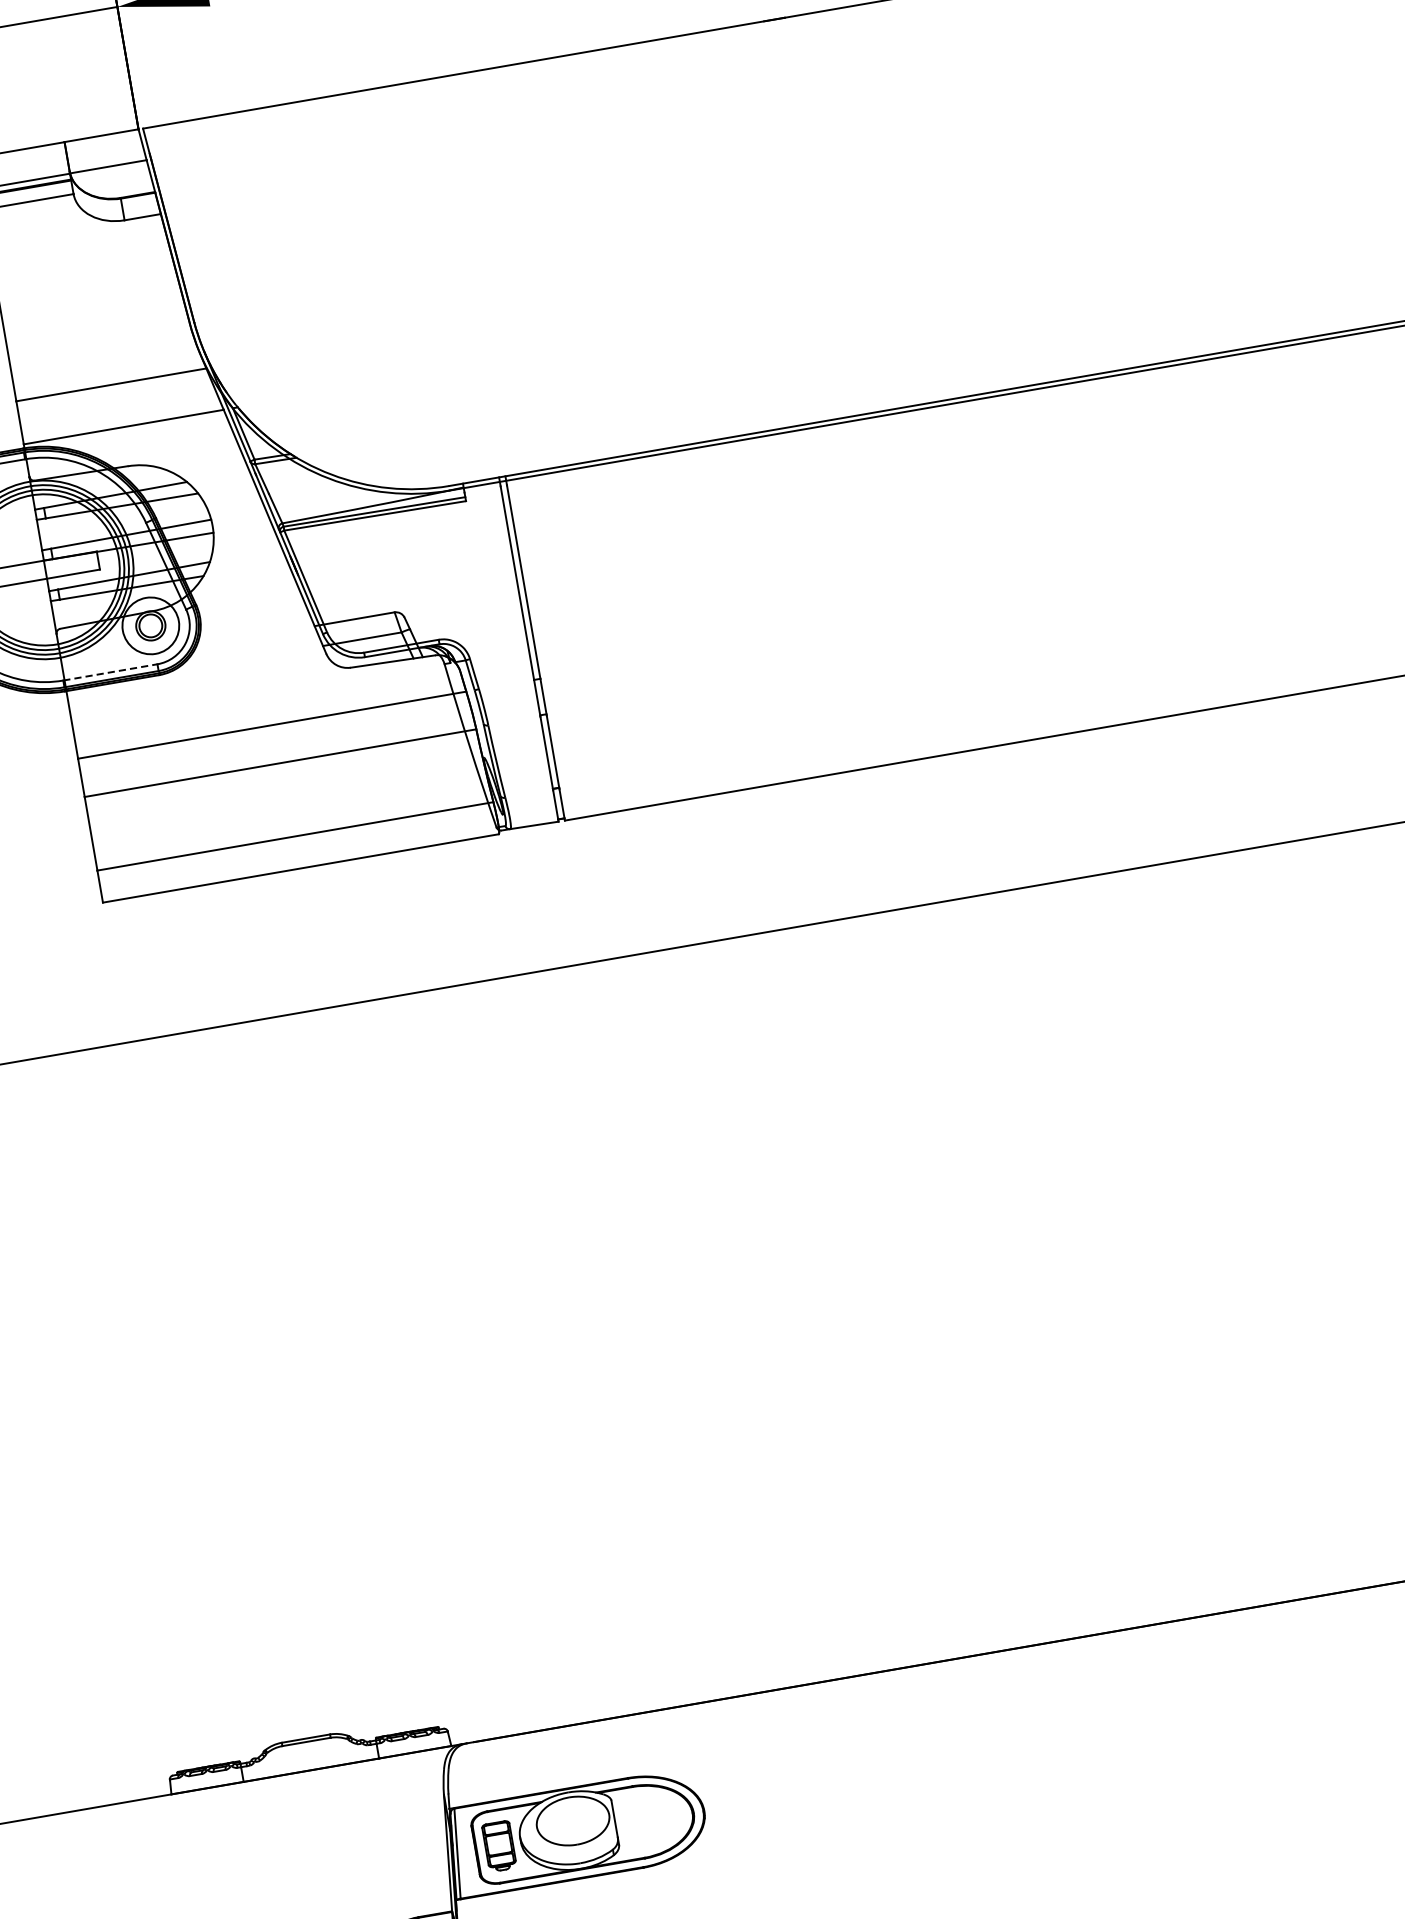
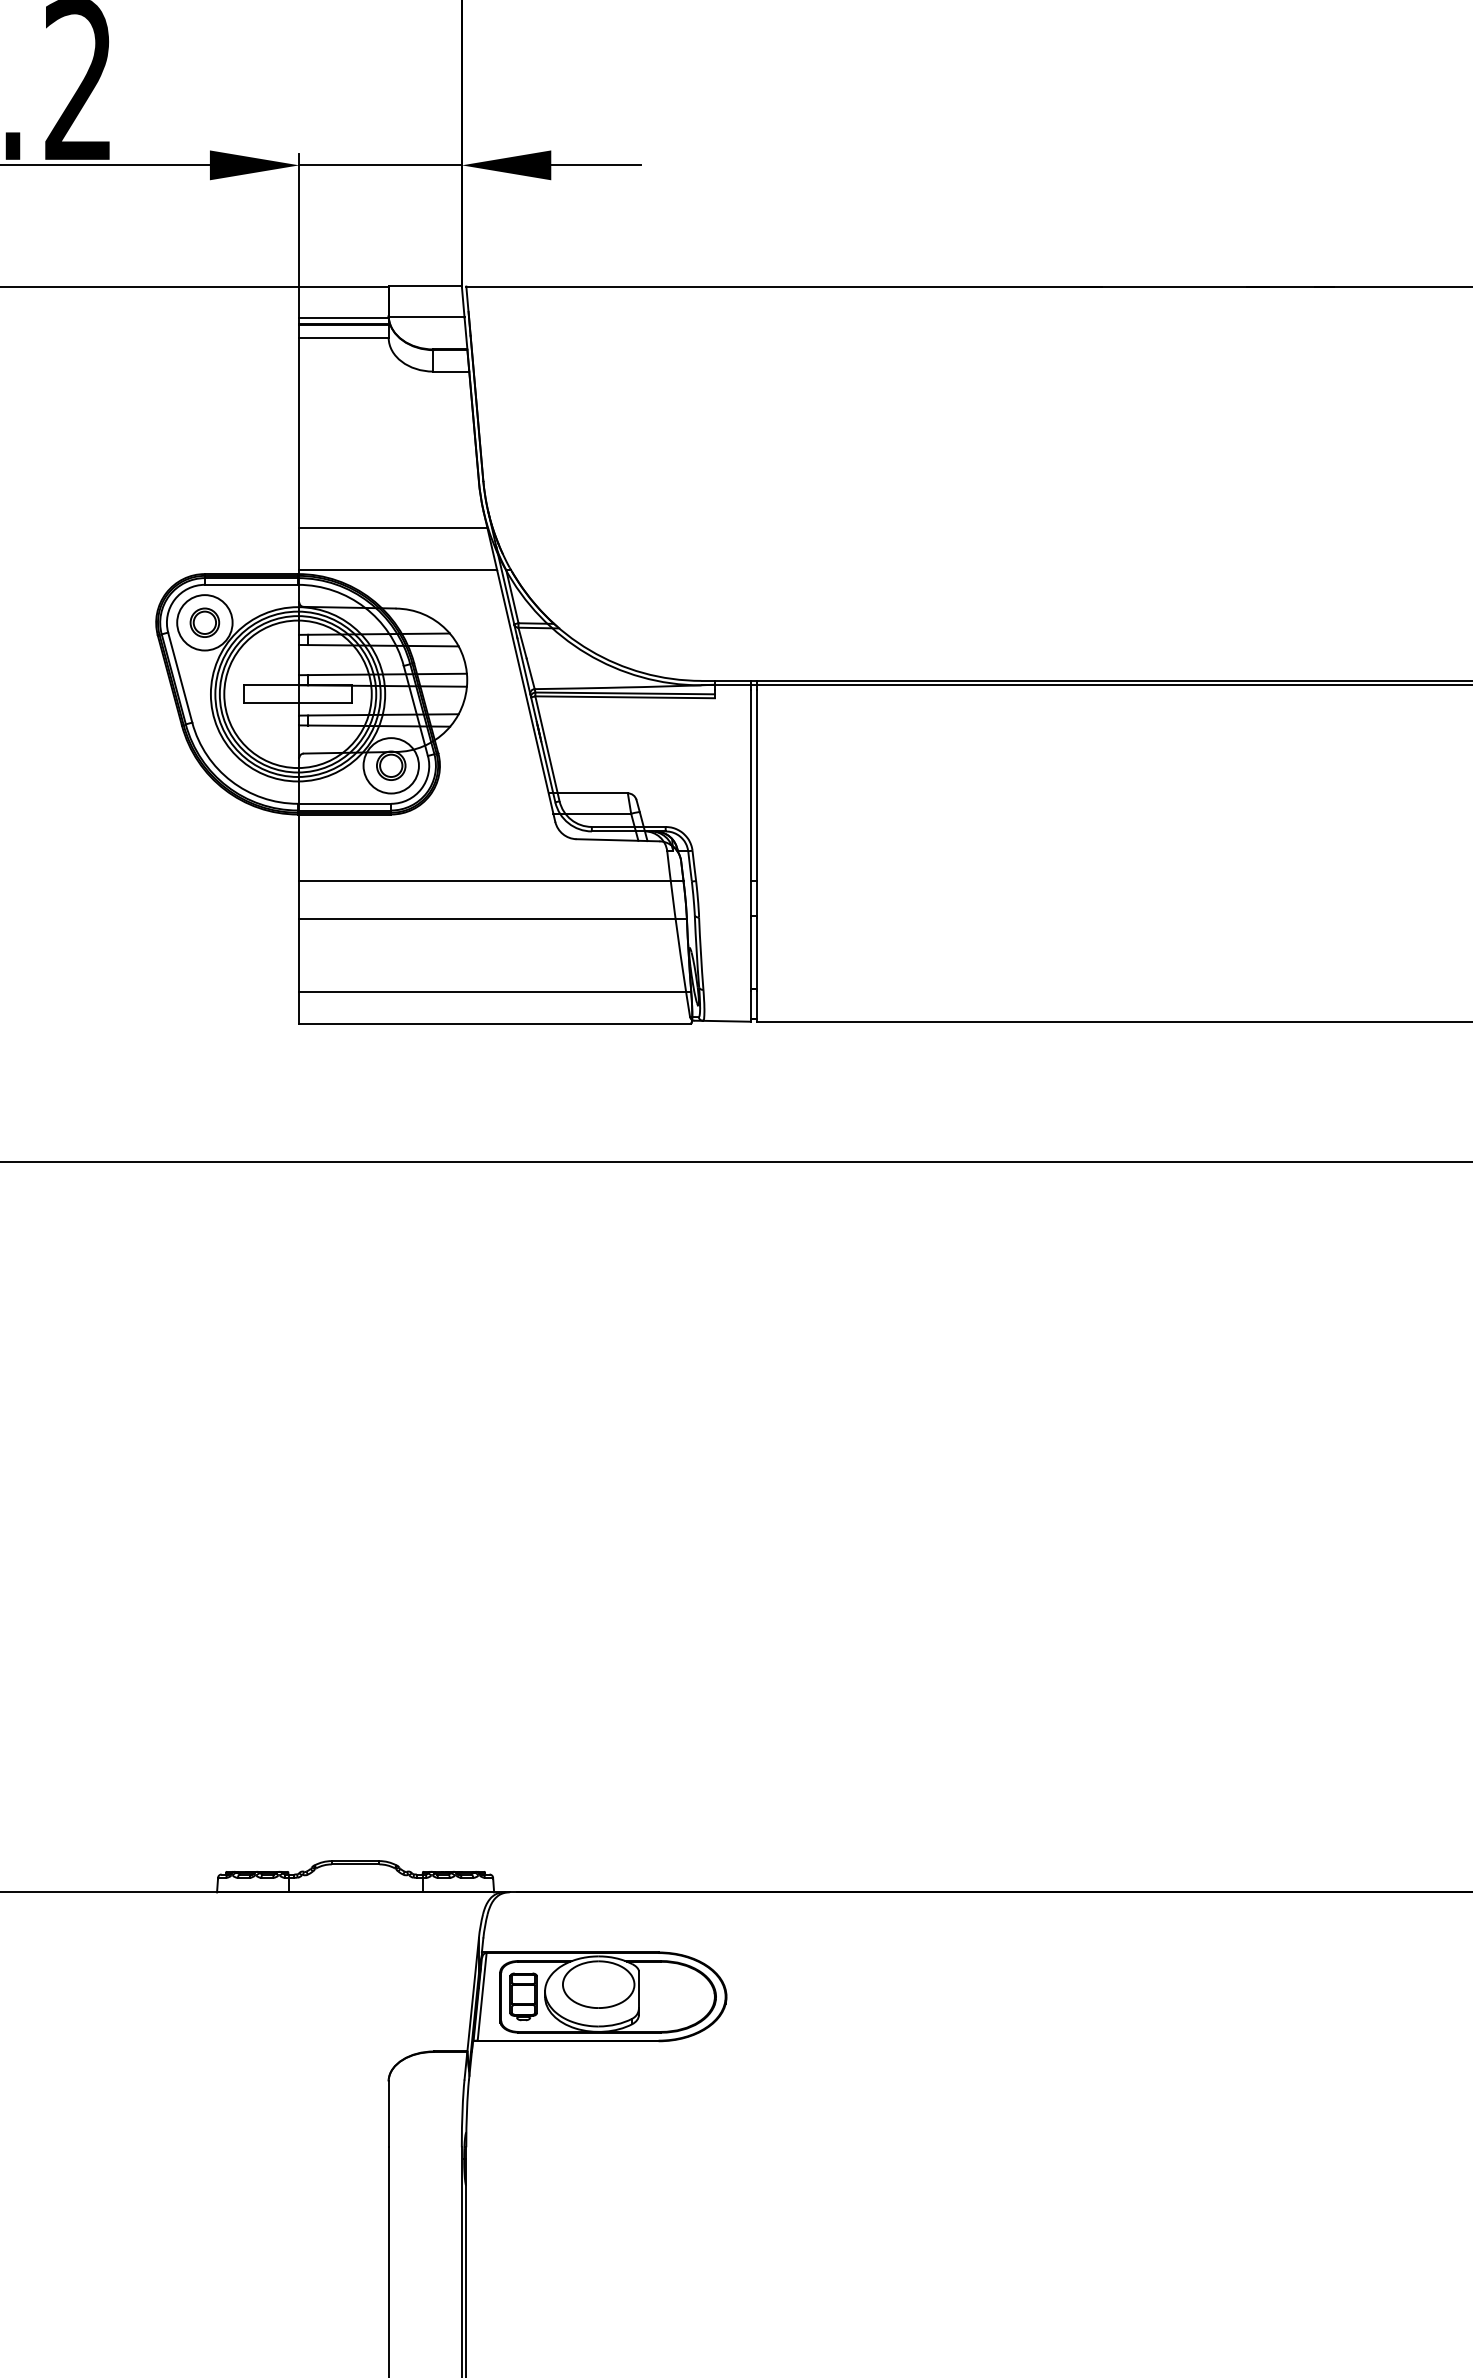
line: (110, 672) -> (344, 803), dashed -> solid

